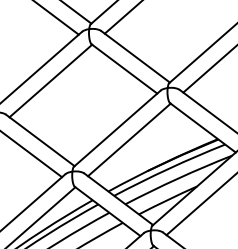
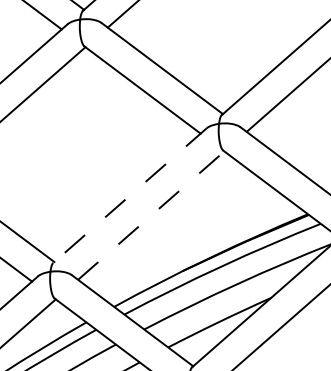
line: (117, 128) -> (130, 195), solid -> dashed
line: (129, 139) -> (151, 214), solid -> dashed

